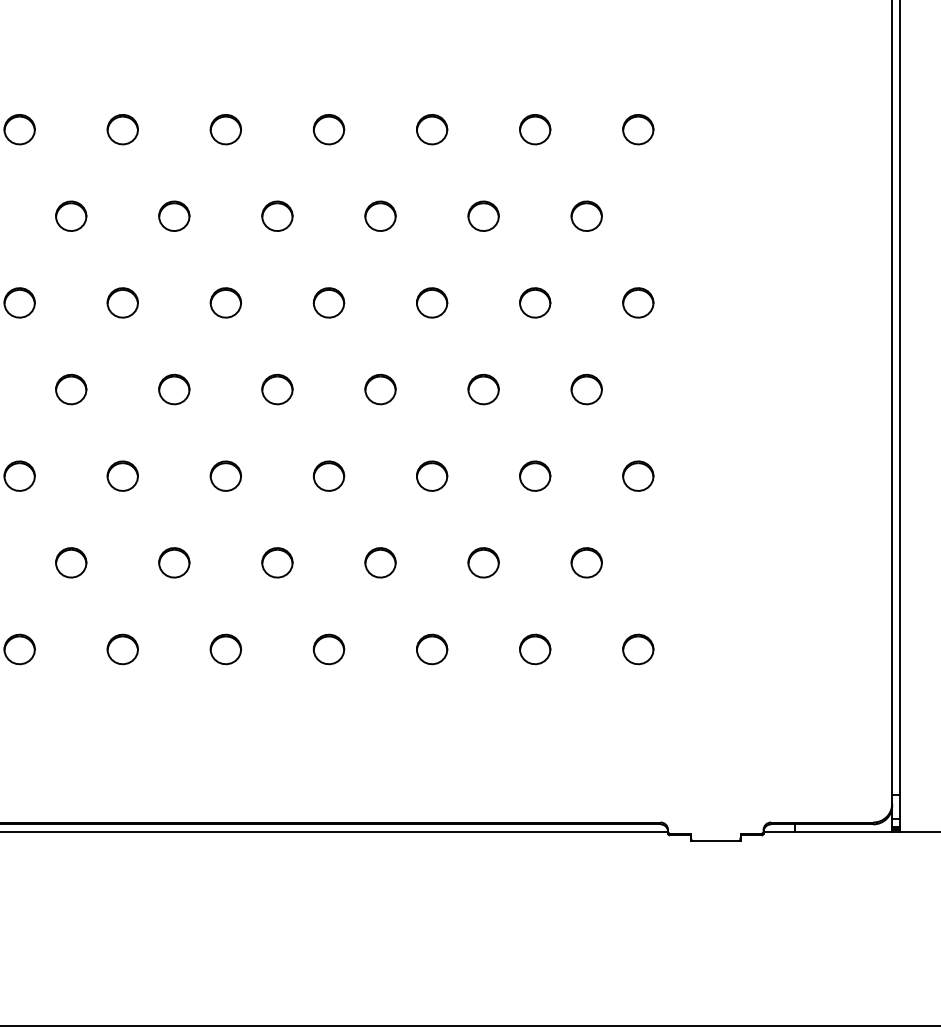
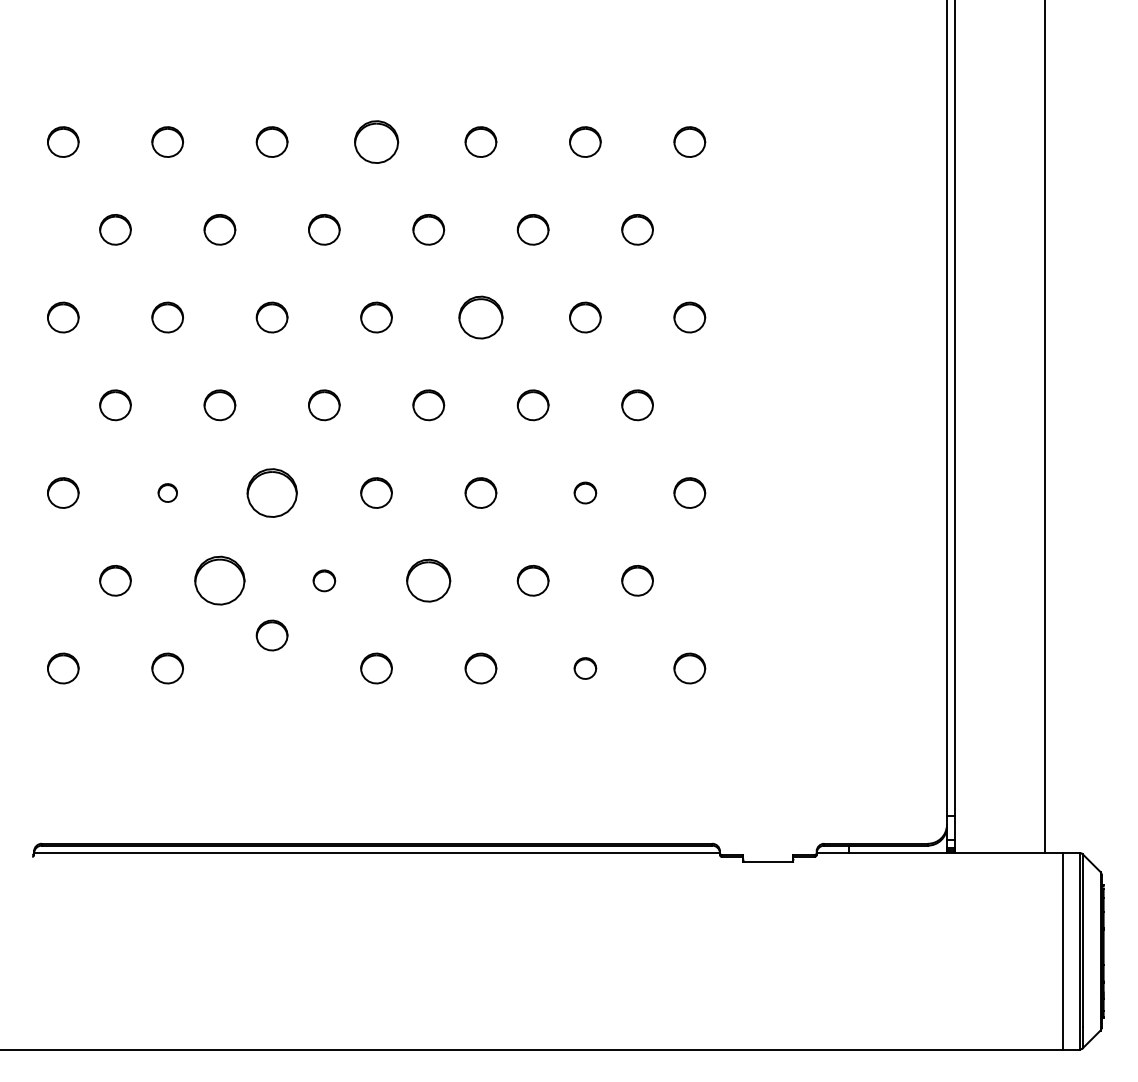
part: (328, 129) -> (376, 141), size x1.4
part: (431, 302) -> (480, 317), size x1.4
part: (122, 475) -> (167, 492), size x0.6
part: (225, 475) -> (271, 492), size x1.6
part: (535, 475) -> (585, 492), size x0.7
part: (173, 562) -> (219, 580), size x1.6
part: (277, 562) -> (324, 580), size x0.7
part: (380, 562) -> (428, 580), size x1.4
part: (225, 649) -> (271, 635), moved
part: (535, 649) -> (585, 668), size x0.7

